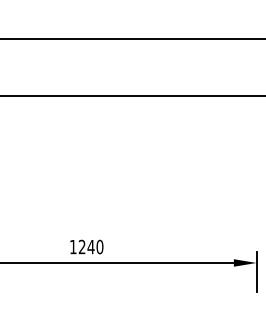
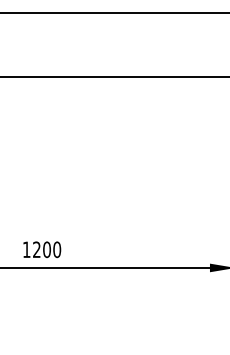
text: (90, 246) -> (46, 249), 1240 -> 1200

